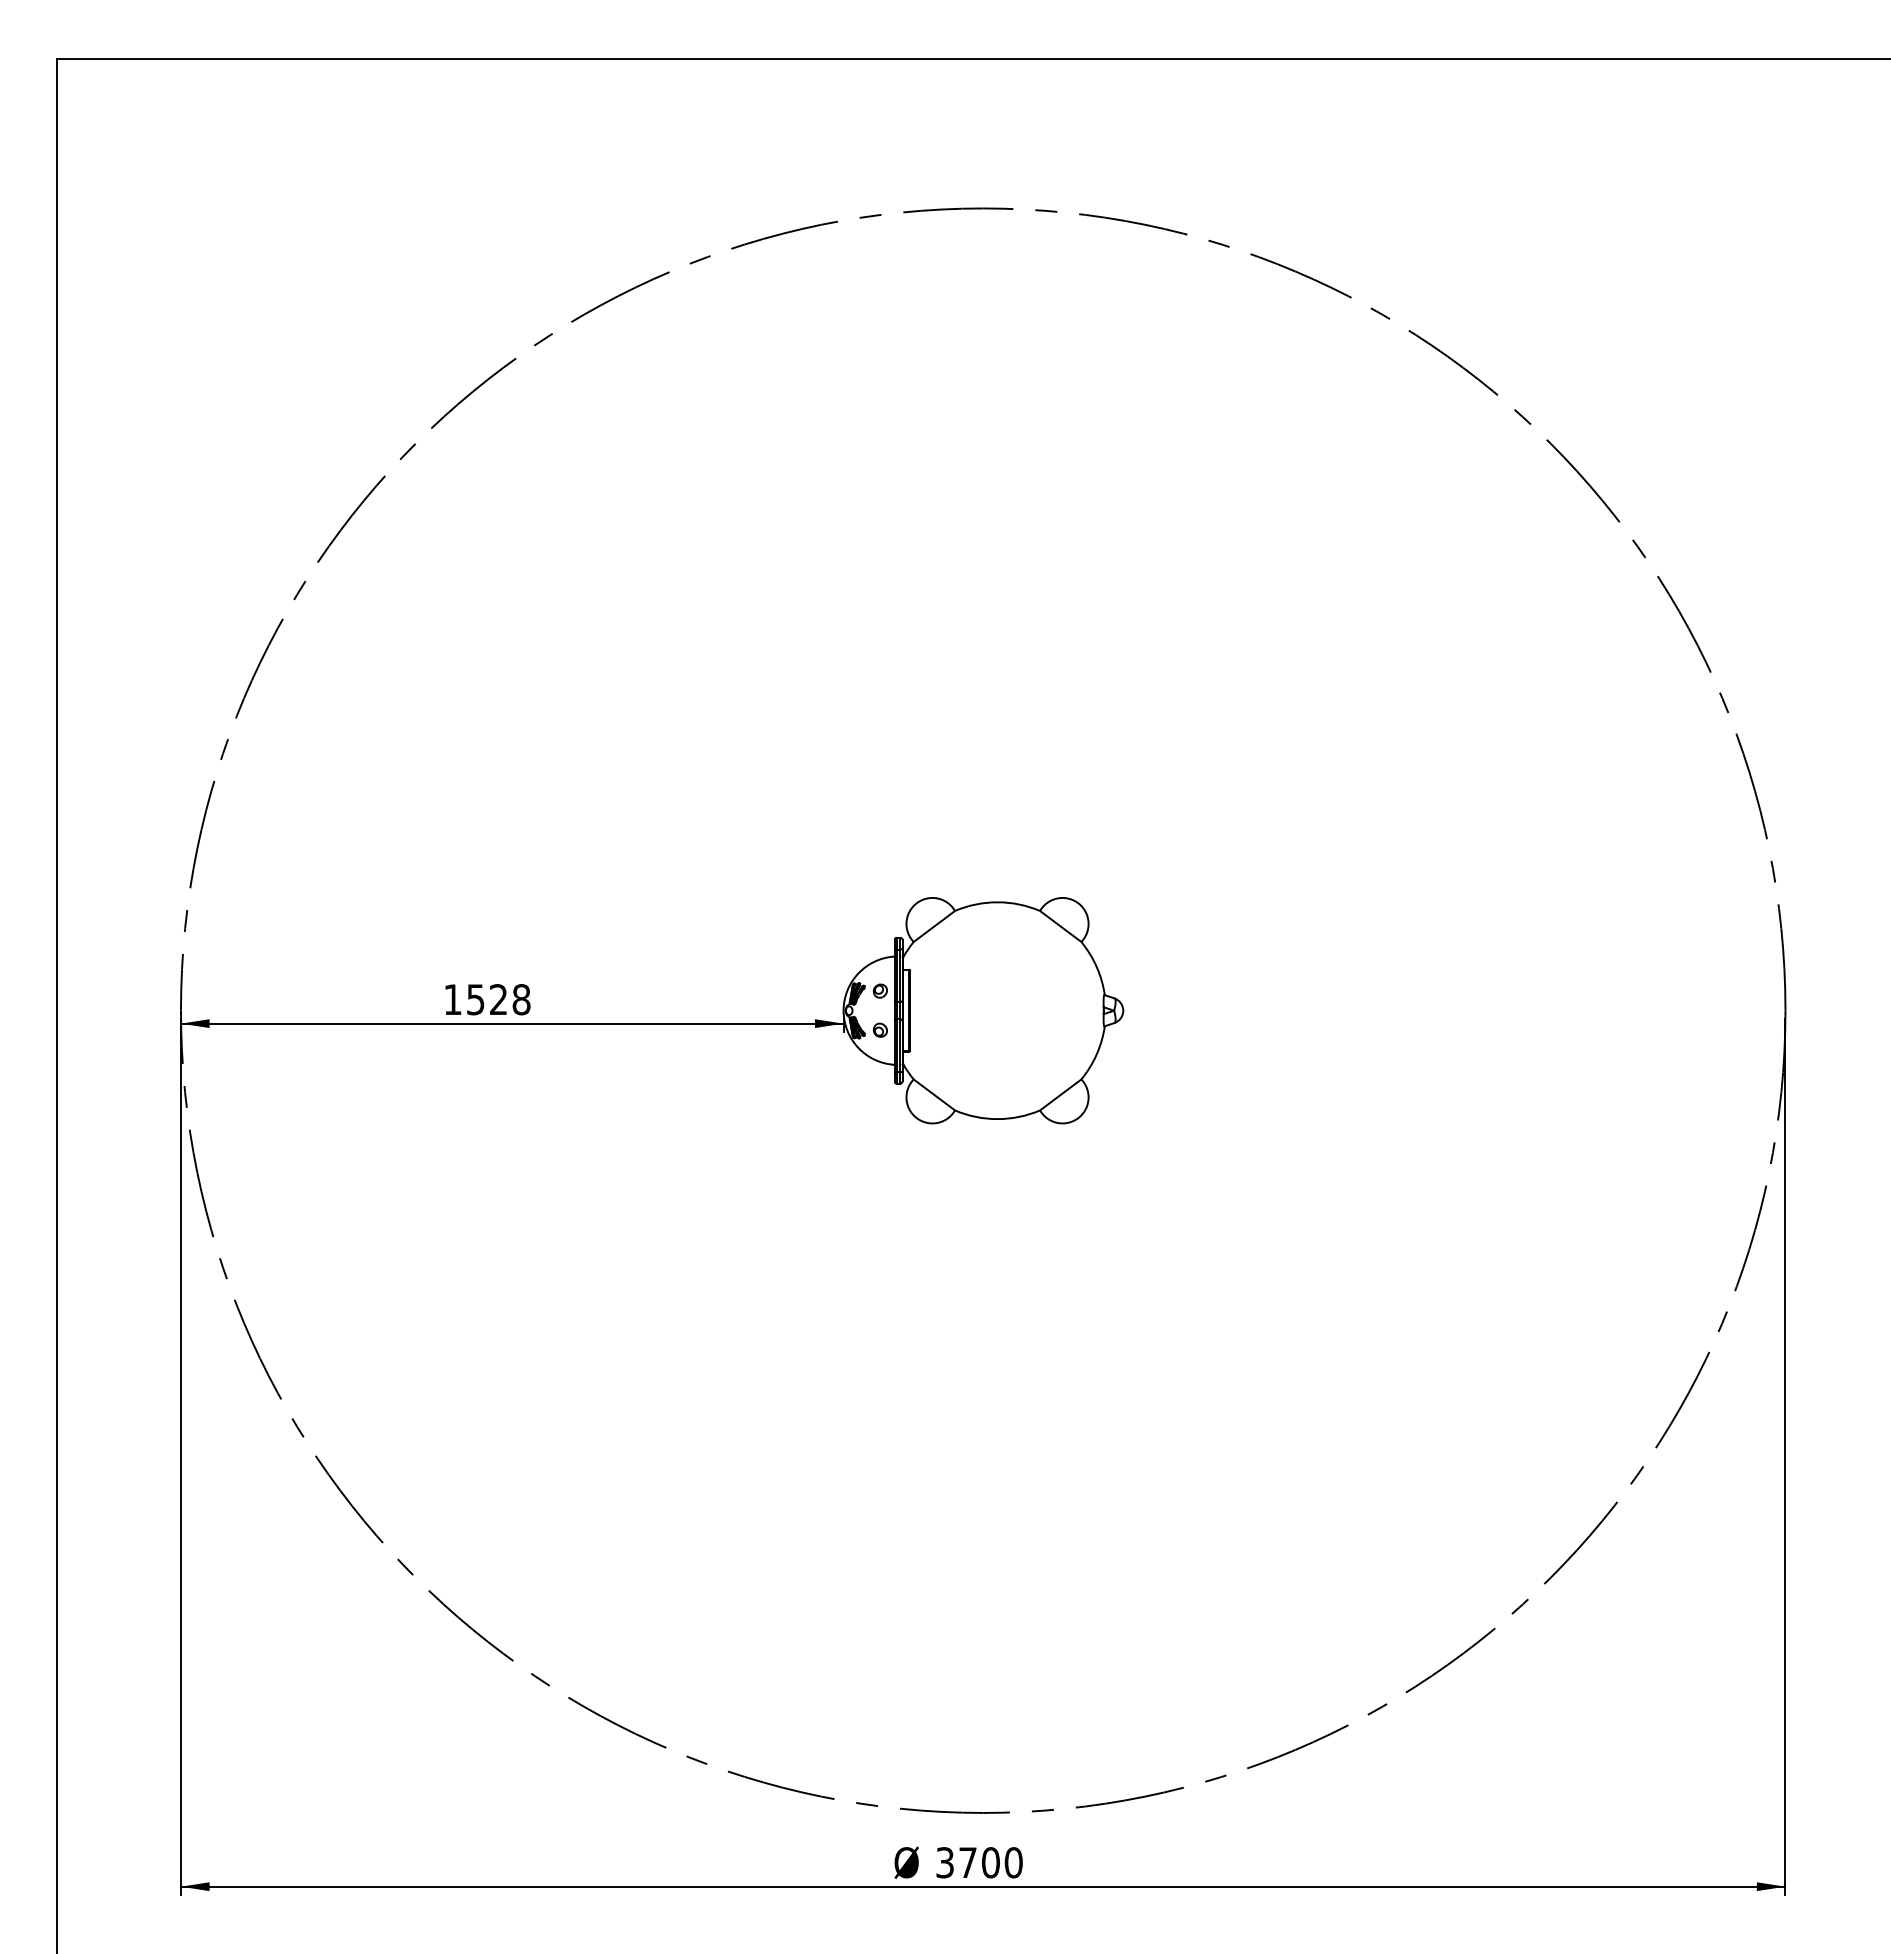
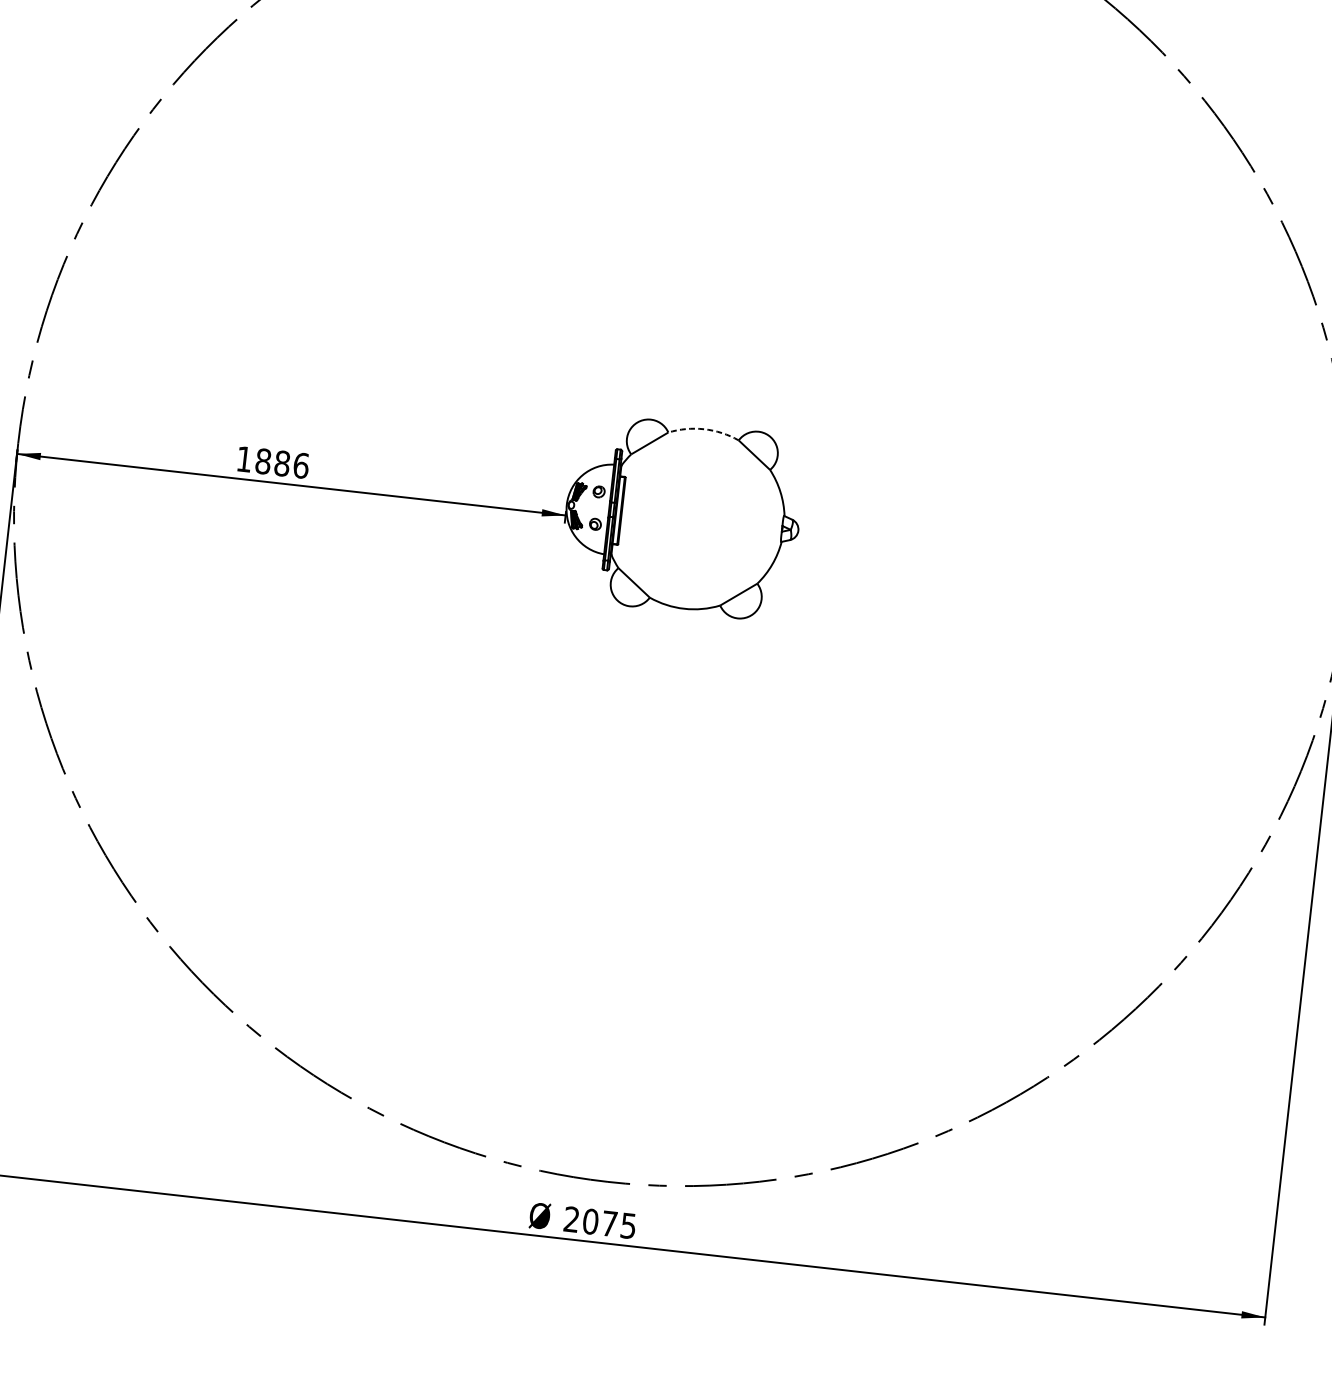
arc: (997, 902) -> (704, 429), solid -> dashed
text: (498, 999) -> (282, 463), 1528 -> 1886
text: (979, 1862) -> (600, 1222), 3700 -> 2075

